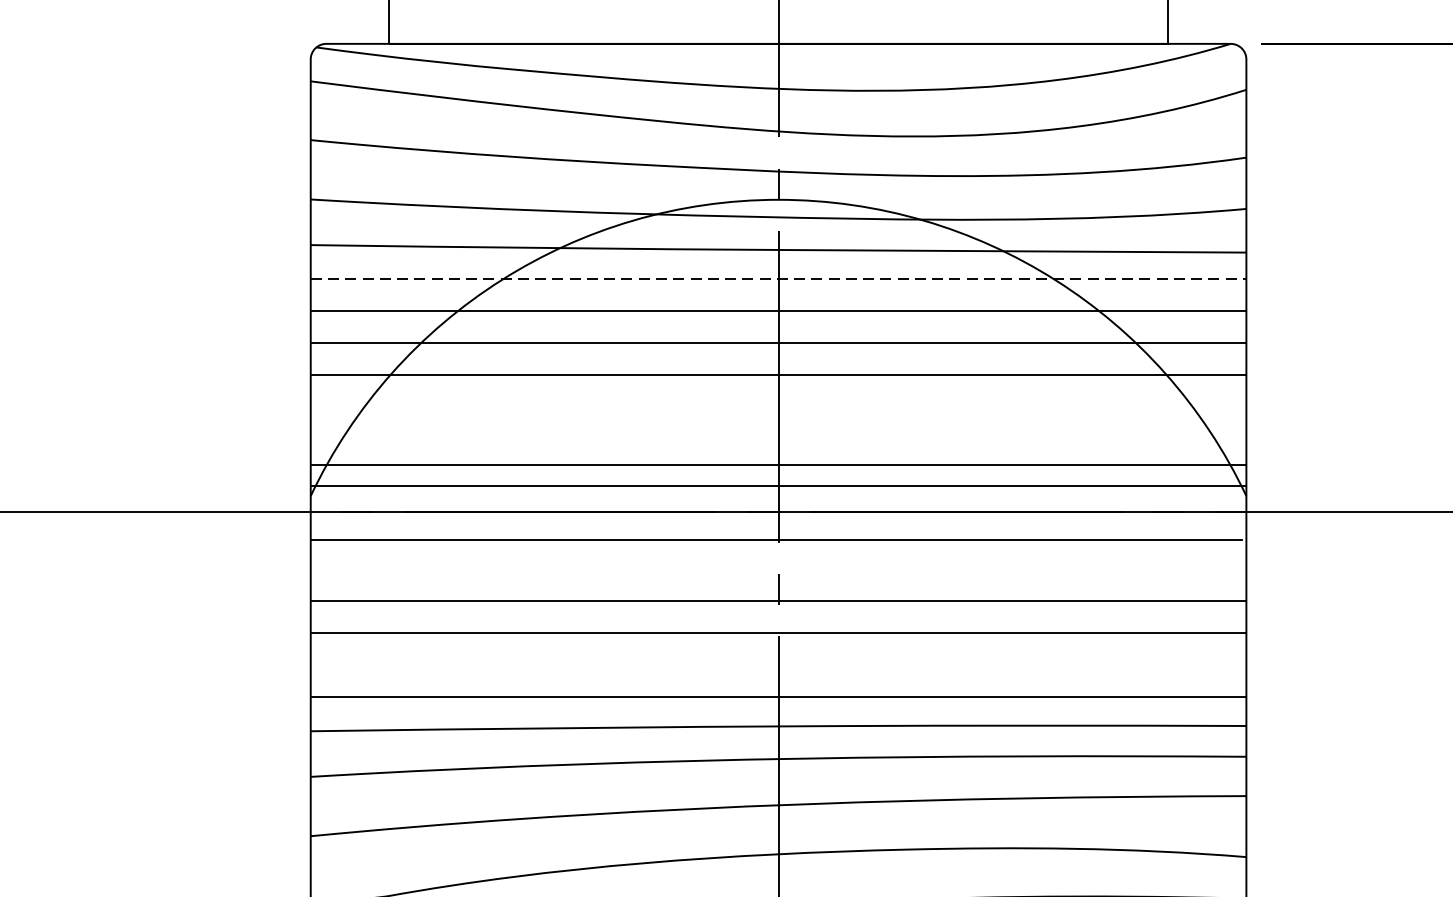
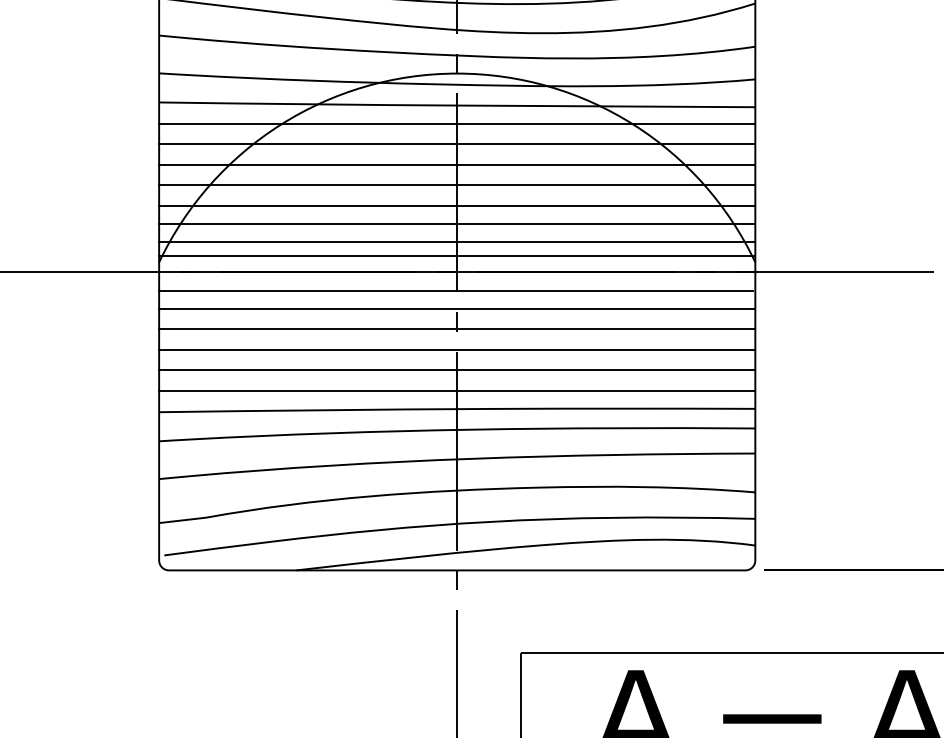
line: (778, 279) -> (457, 124), dashed -> solid
line: (778, 406) -> (457, 205), added
line: (778, 435) -> (457, 223), added
line: (778, 570) -> (457, 309), added
line: (778, 665) -> (457, 370), added

